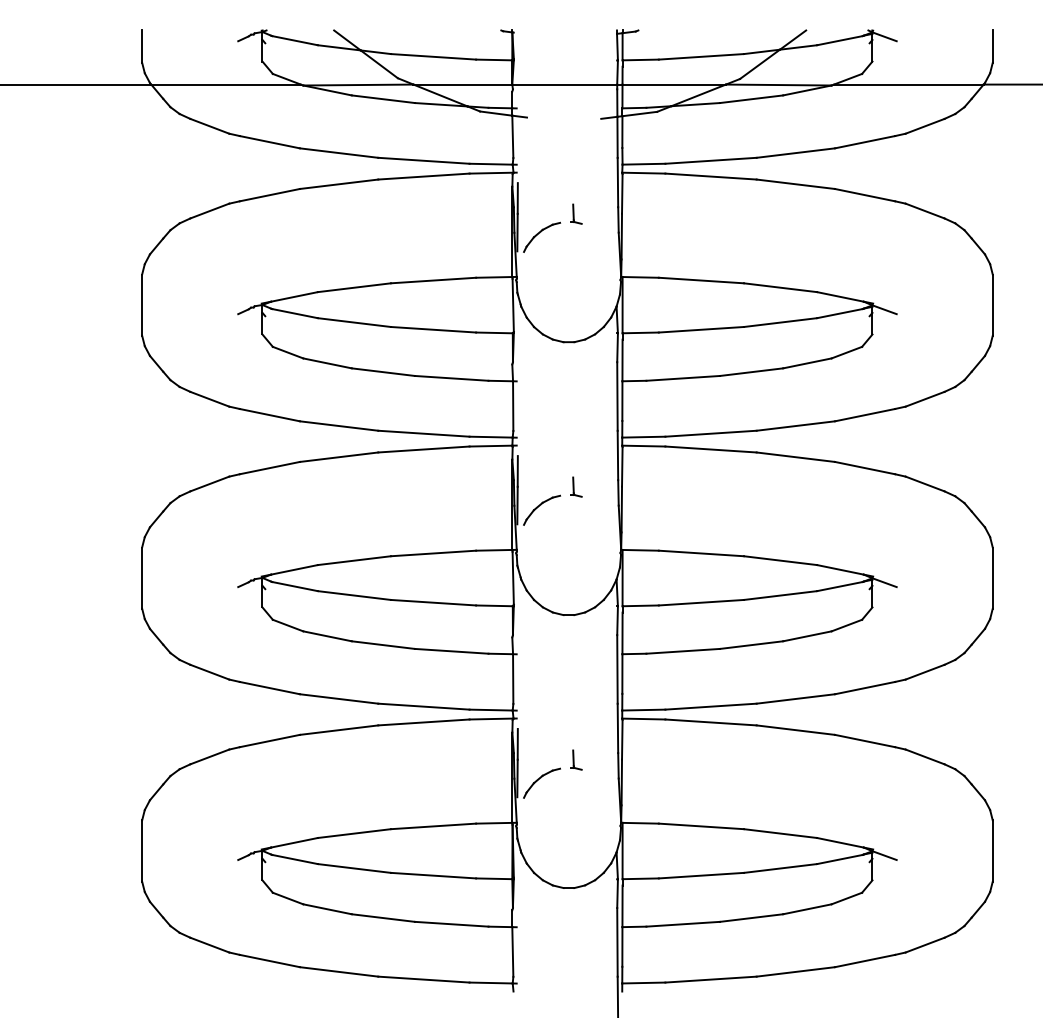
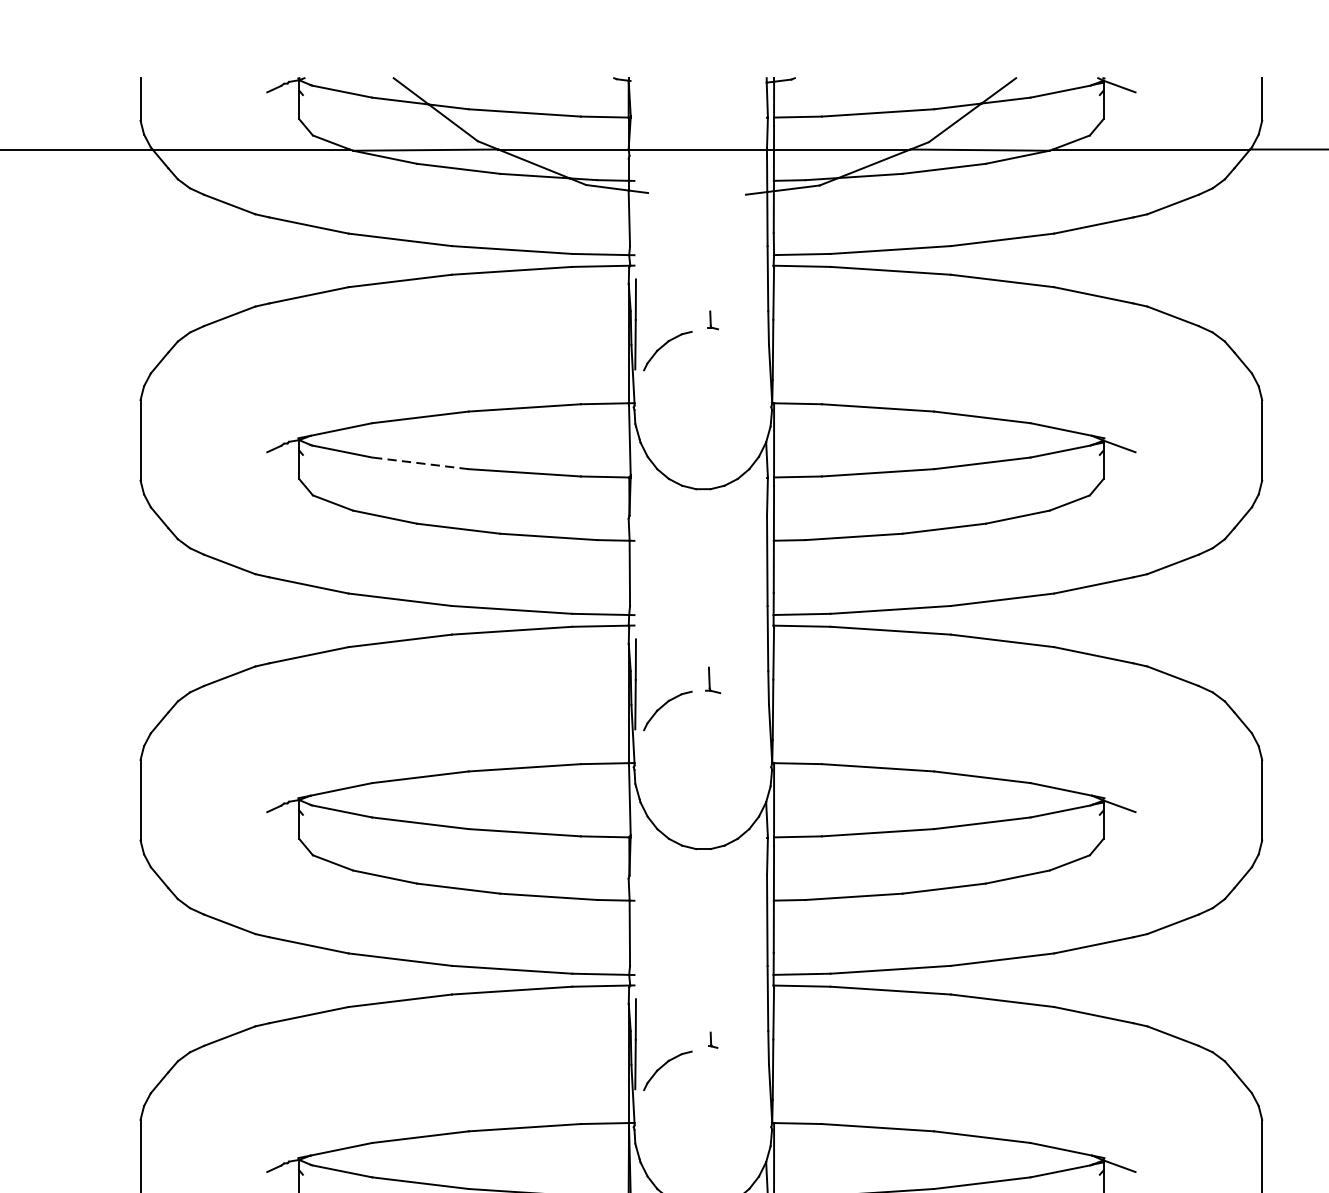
part: (576, 213) -> (713, 319), size x0.7
line: (354, 322) -> (420, 463), solid -> dashed
part: (576, 759) -> (713, 1039), size x0.6

